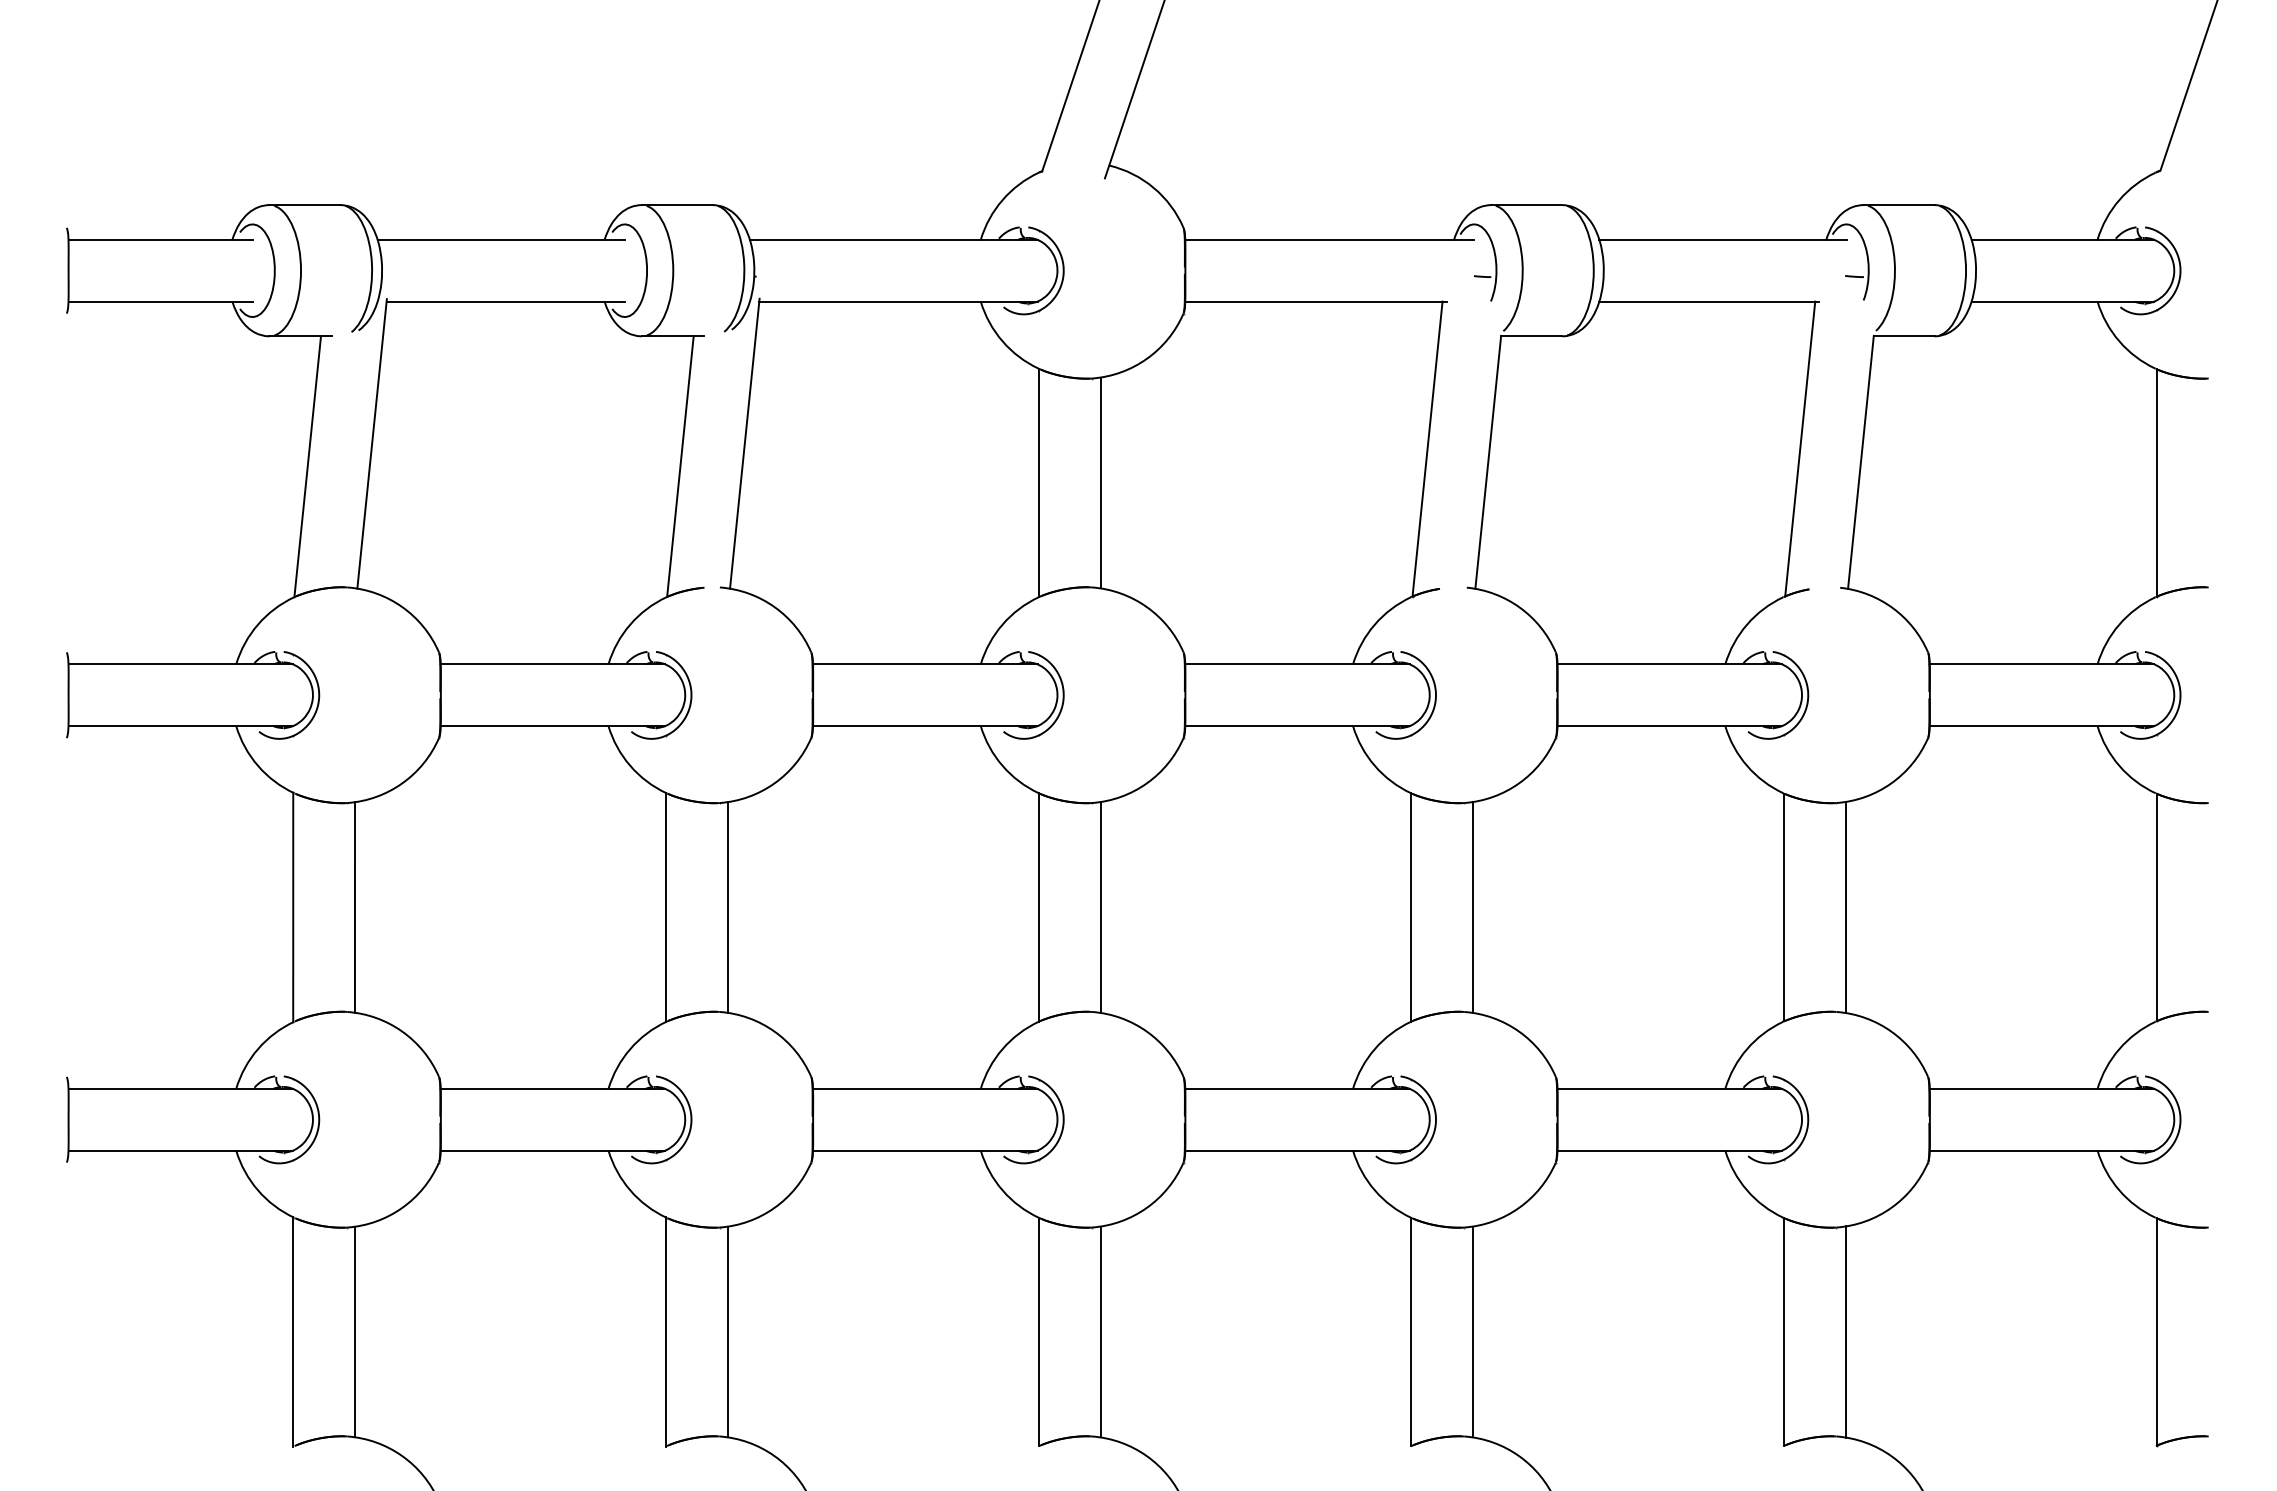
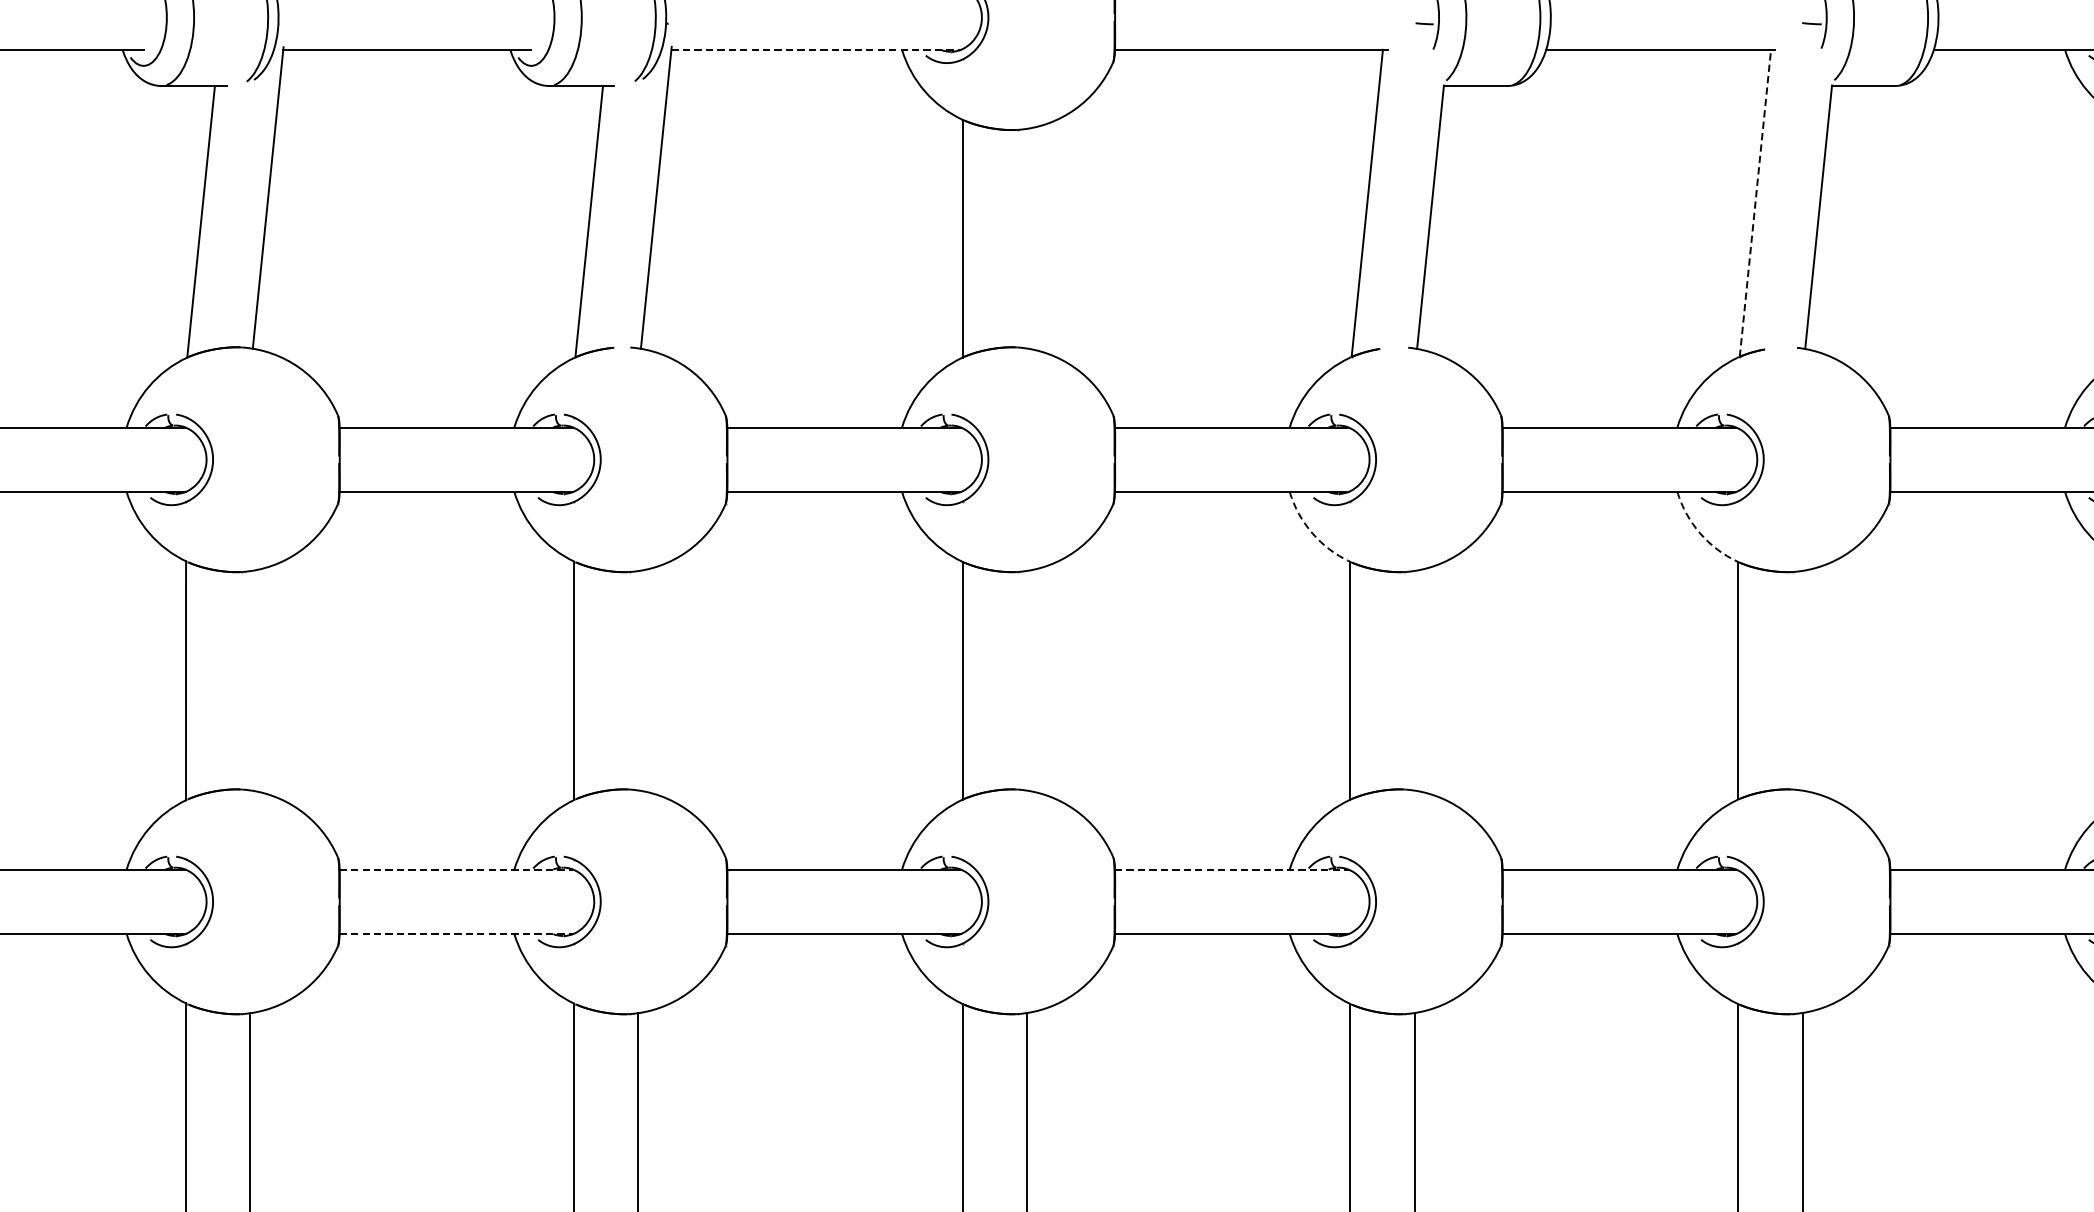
line: (898, 301) -> (816, 49), solid -> dashed
line: (1800, 448) -> (1755, 202), solid -> dashed
line: (1100, 482) -> (1026, 238), removed
arc: (1374, 765) -> (1312, 532), solid -> dashed
arc: (1747, 765) -> (1700, 532), solid -> dashed
line: (354, 907) -> (249, 680), removed
line: (727, 907) -> (638, 680), removed
line: (1100, 907) -> (1026, 680), removed
line: (1473, 907) -> (1415, 680), removed
line: (1845, 907) -> (1802, 680), removed
line: (553, 1088) -> (457, 869), solid -> dashed
line: (1298, 1088) -> (1232, 869), solid -> dashed
line: (553, 1150) -> (457, 933), solid -> dashed

